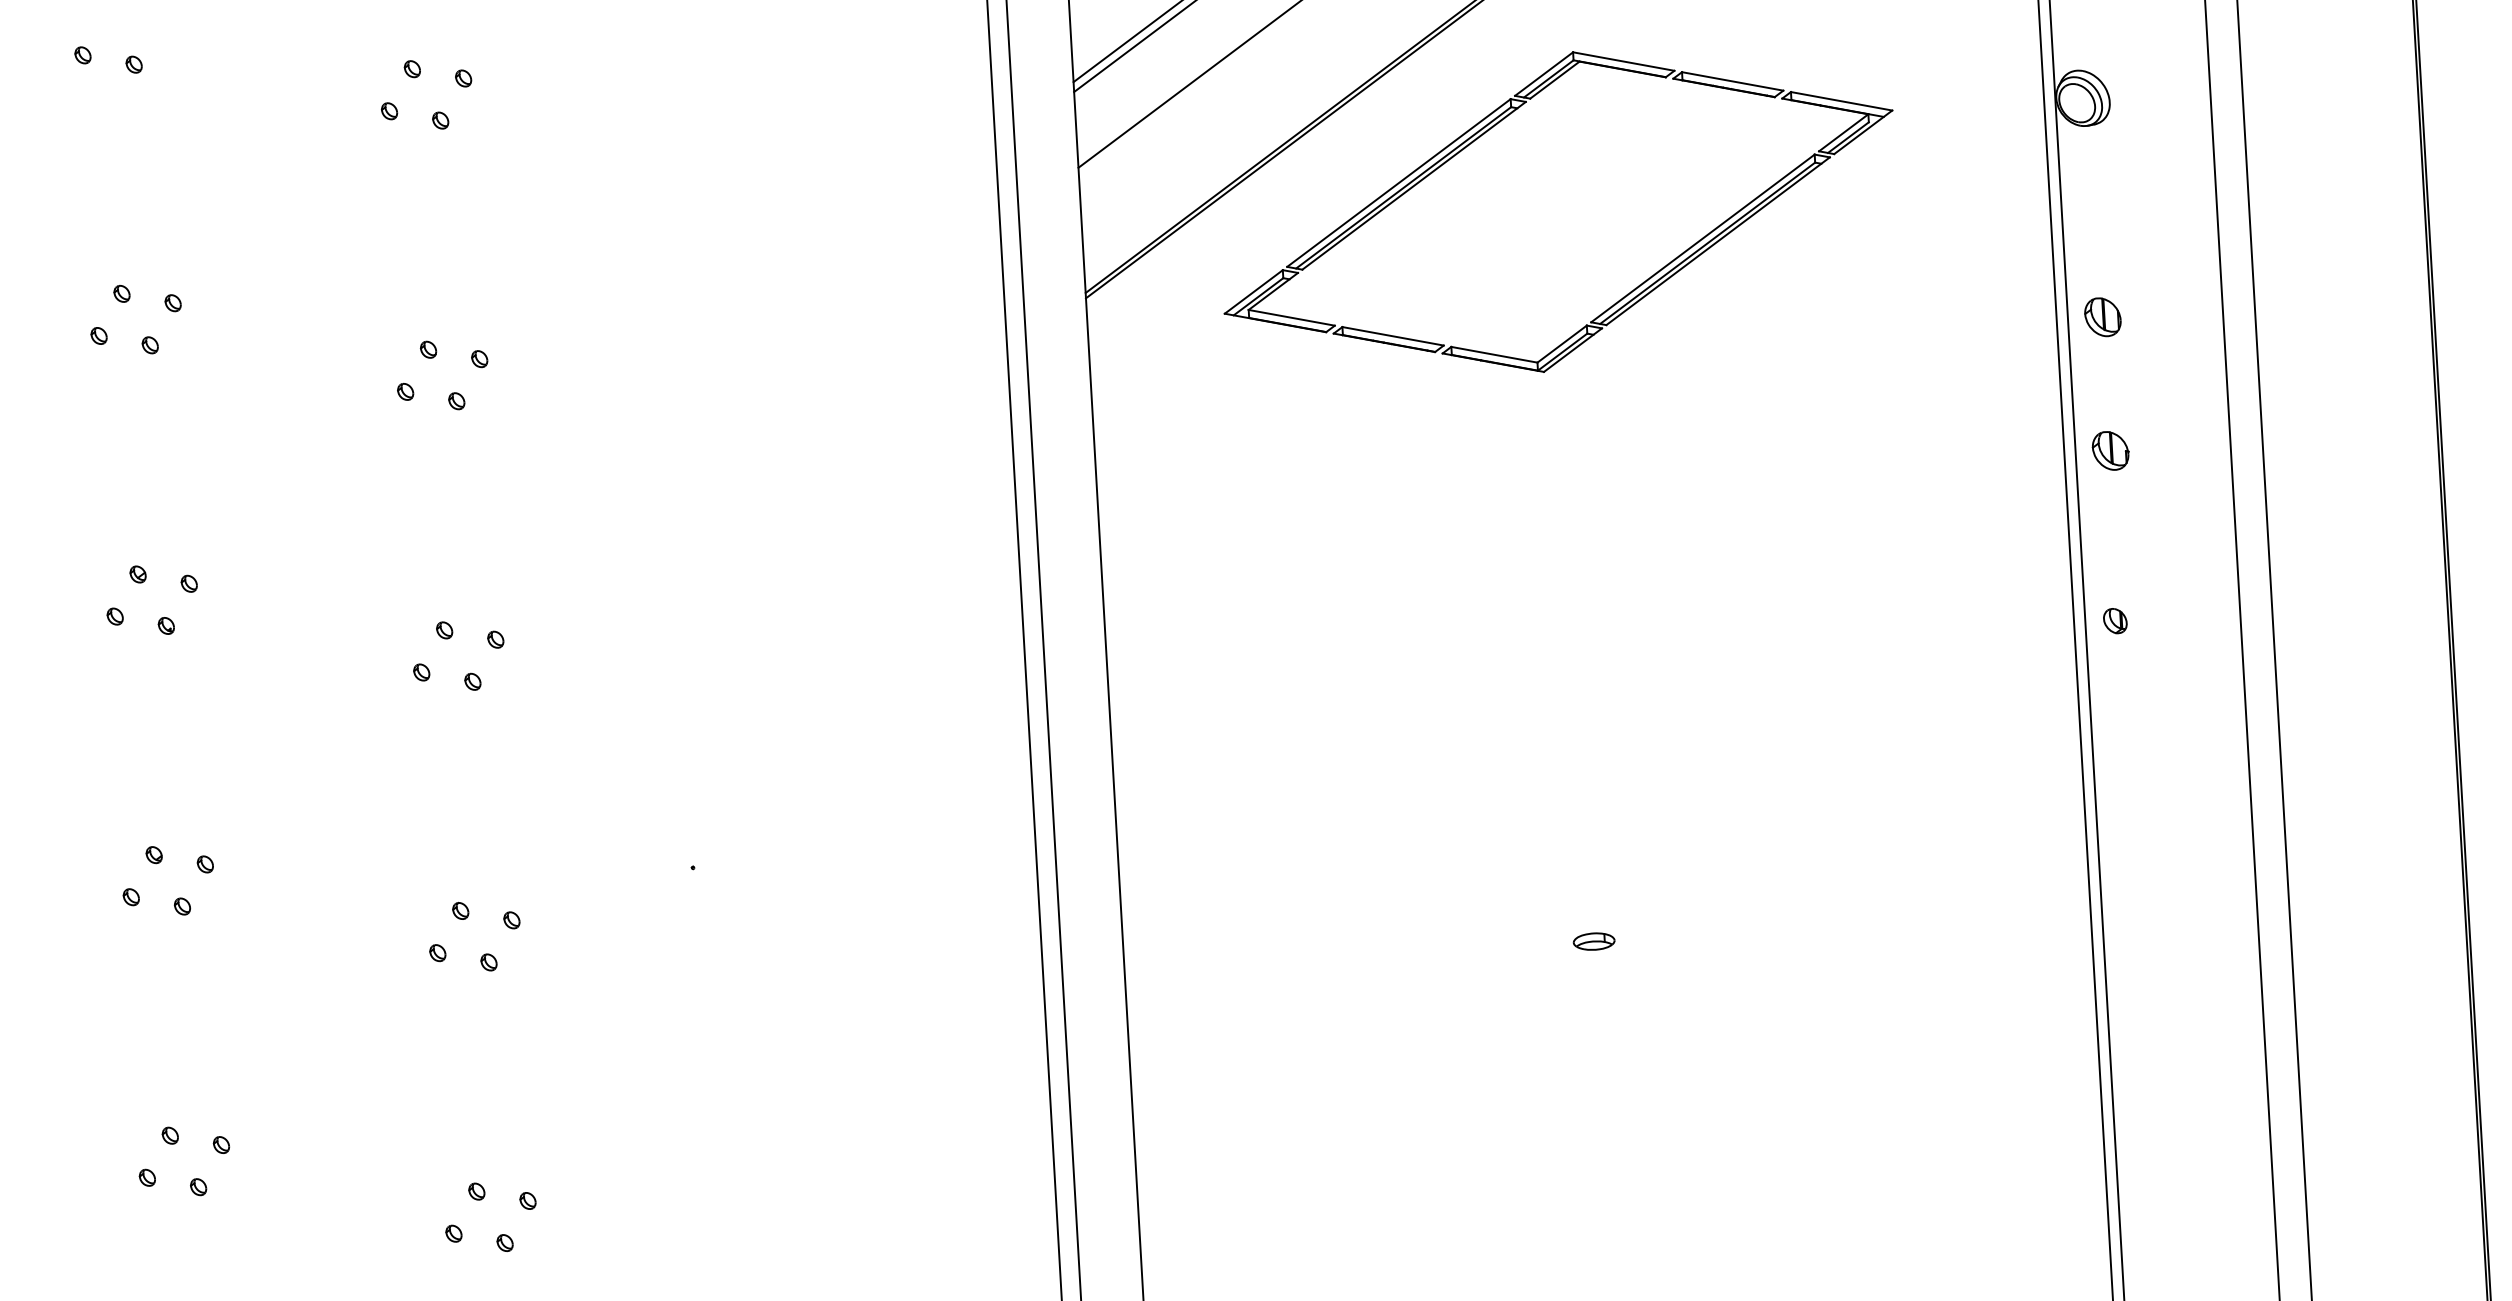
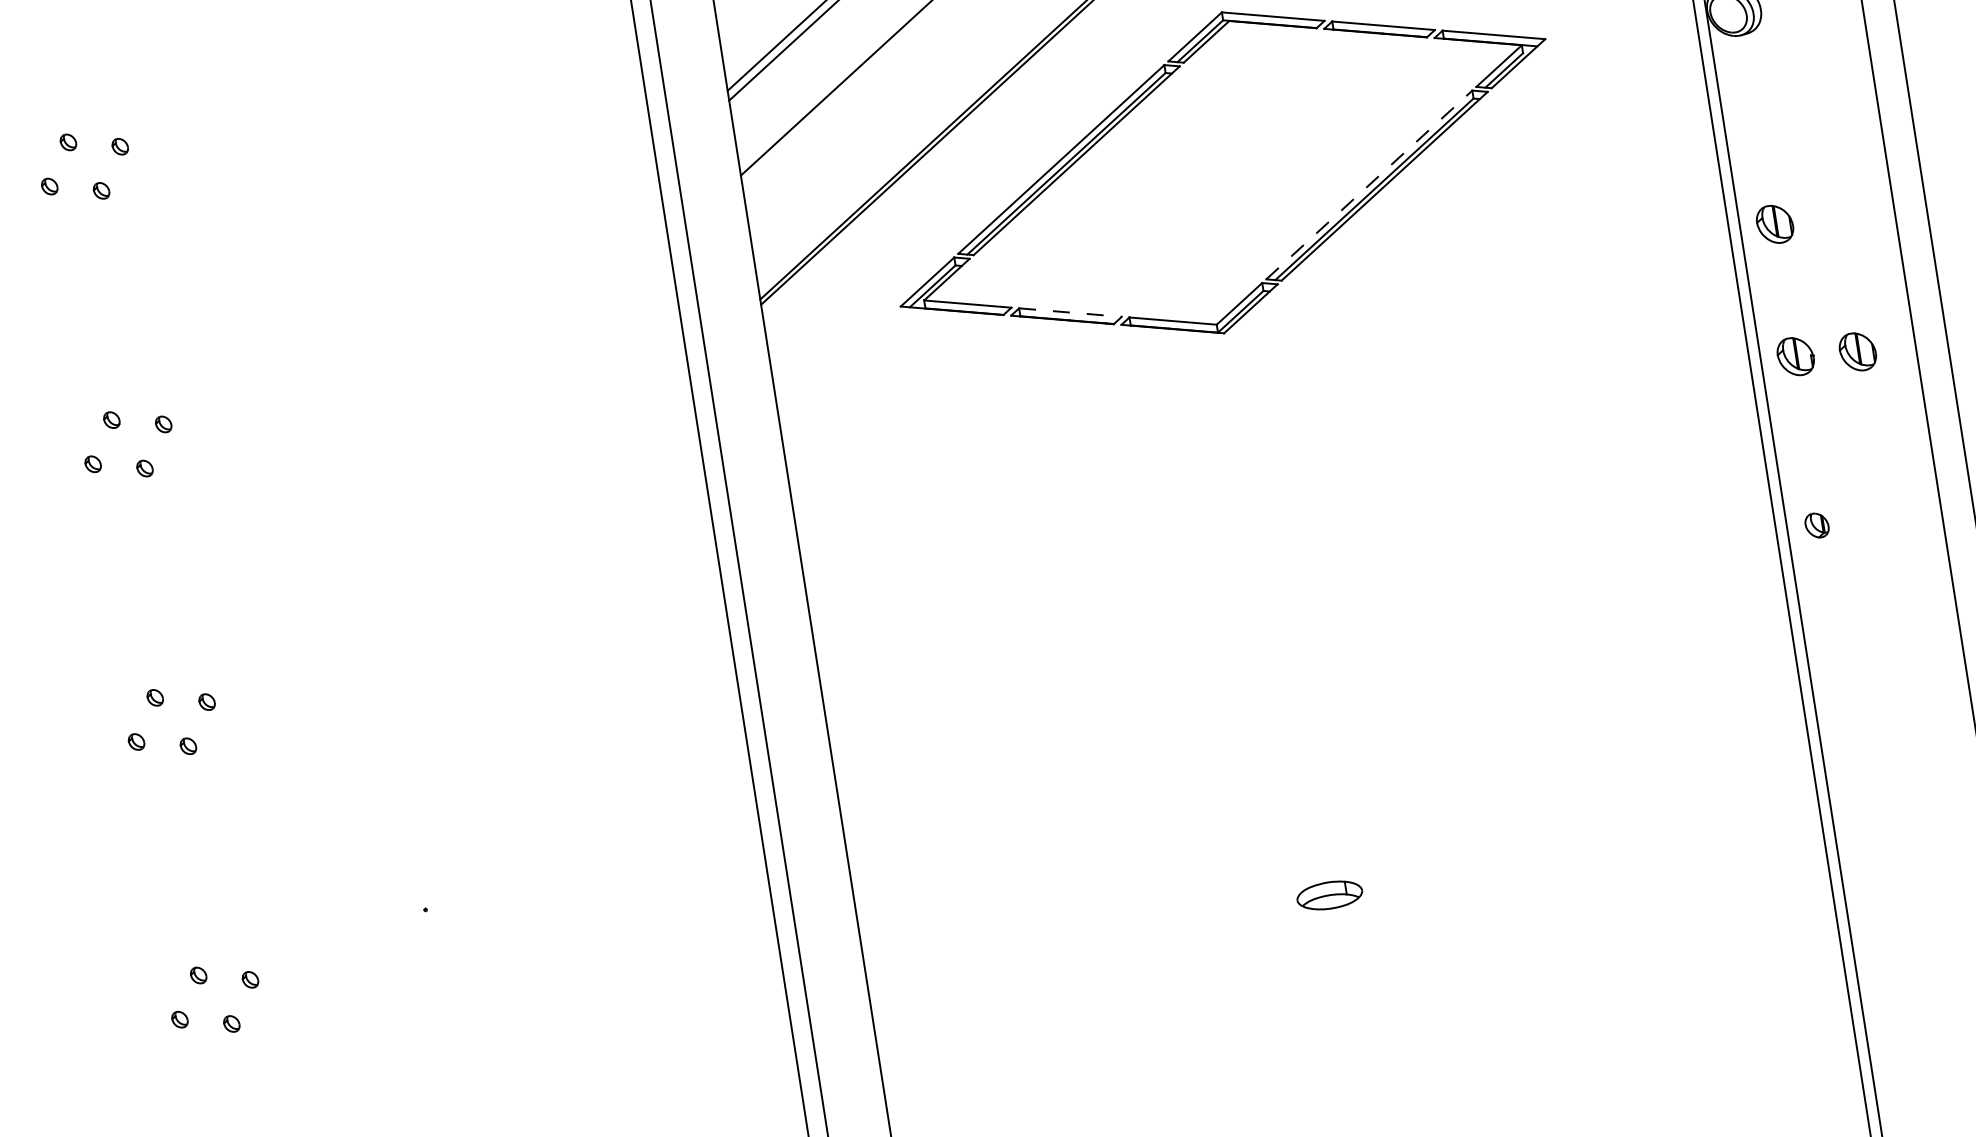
line: (1702, 238) -> (1368, 185), solid -> dashed
line: (1393, 336) -> (1070, 312), solid -> dashed
part: (2172, 452) -> (1857, 352), added
part: (1593, 941) -> (1328, 895), size x1.6

